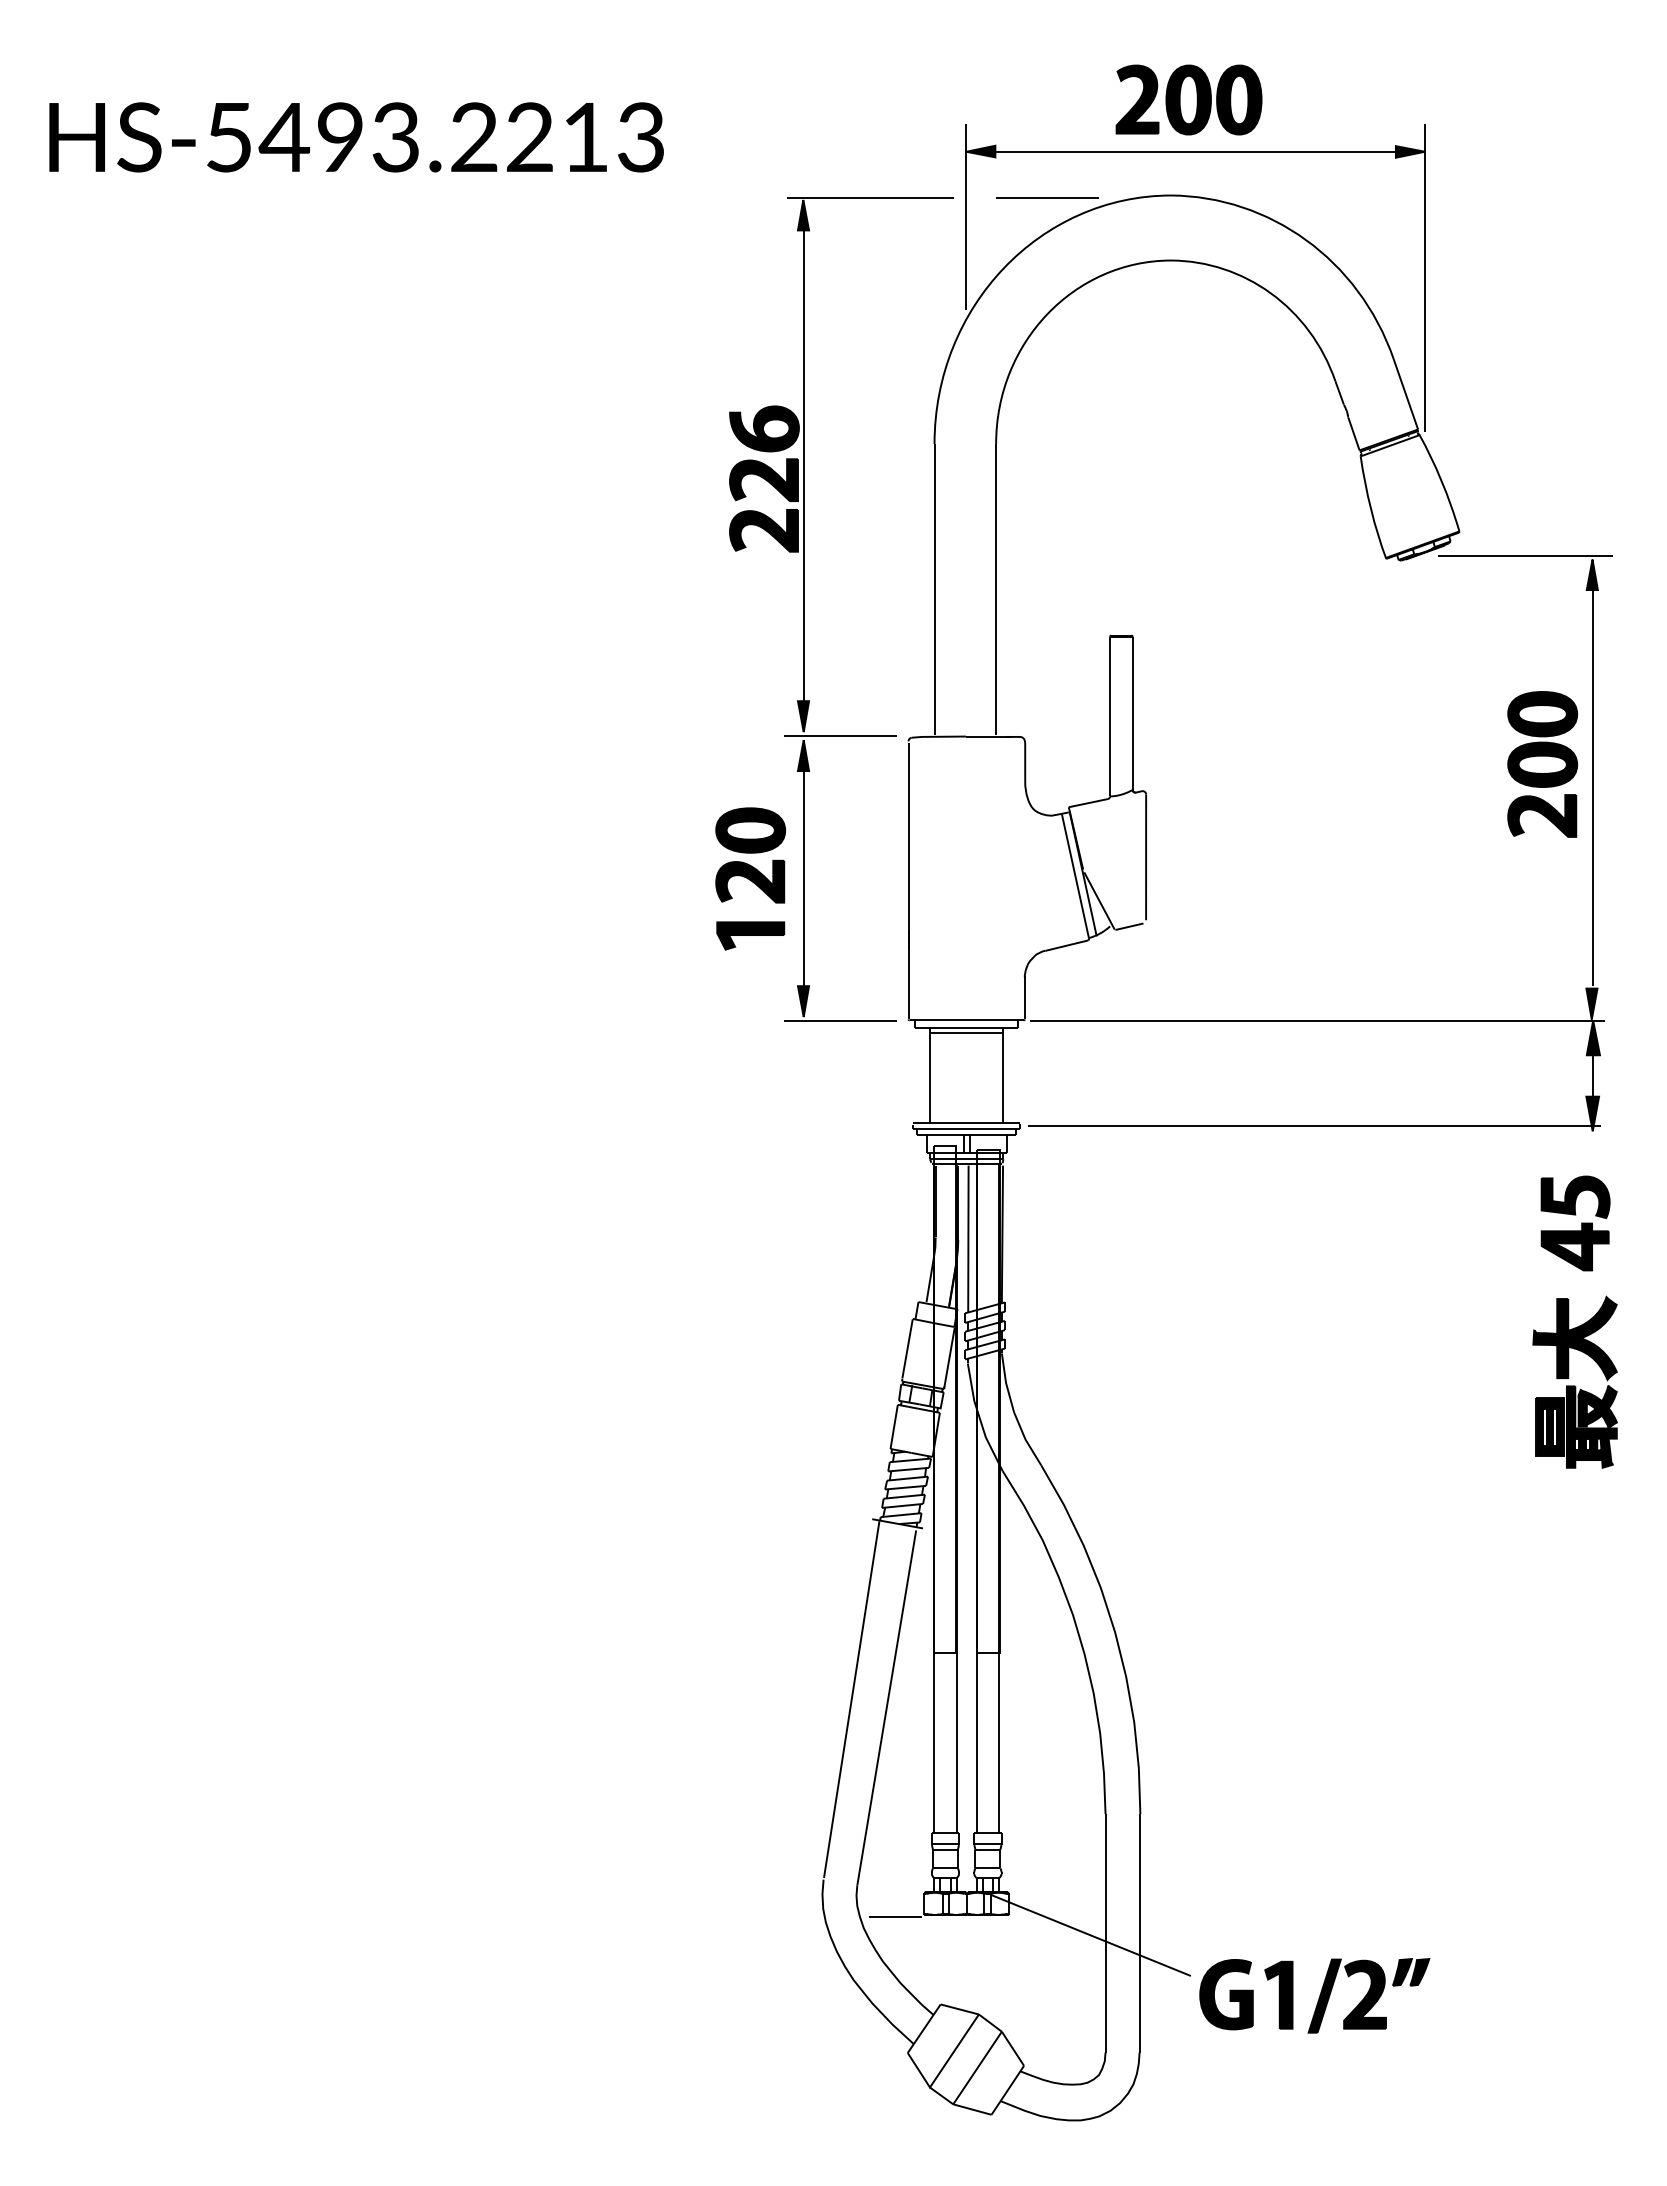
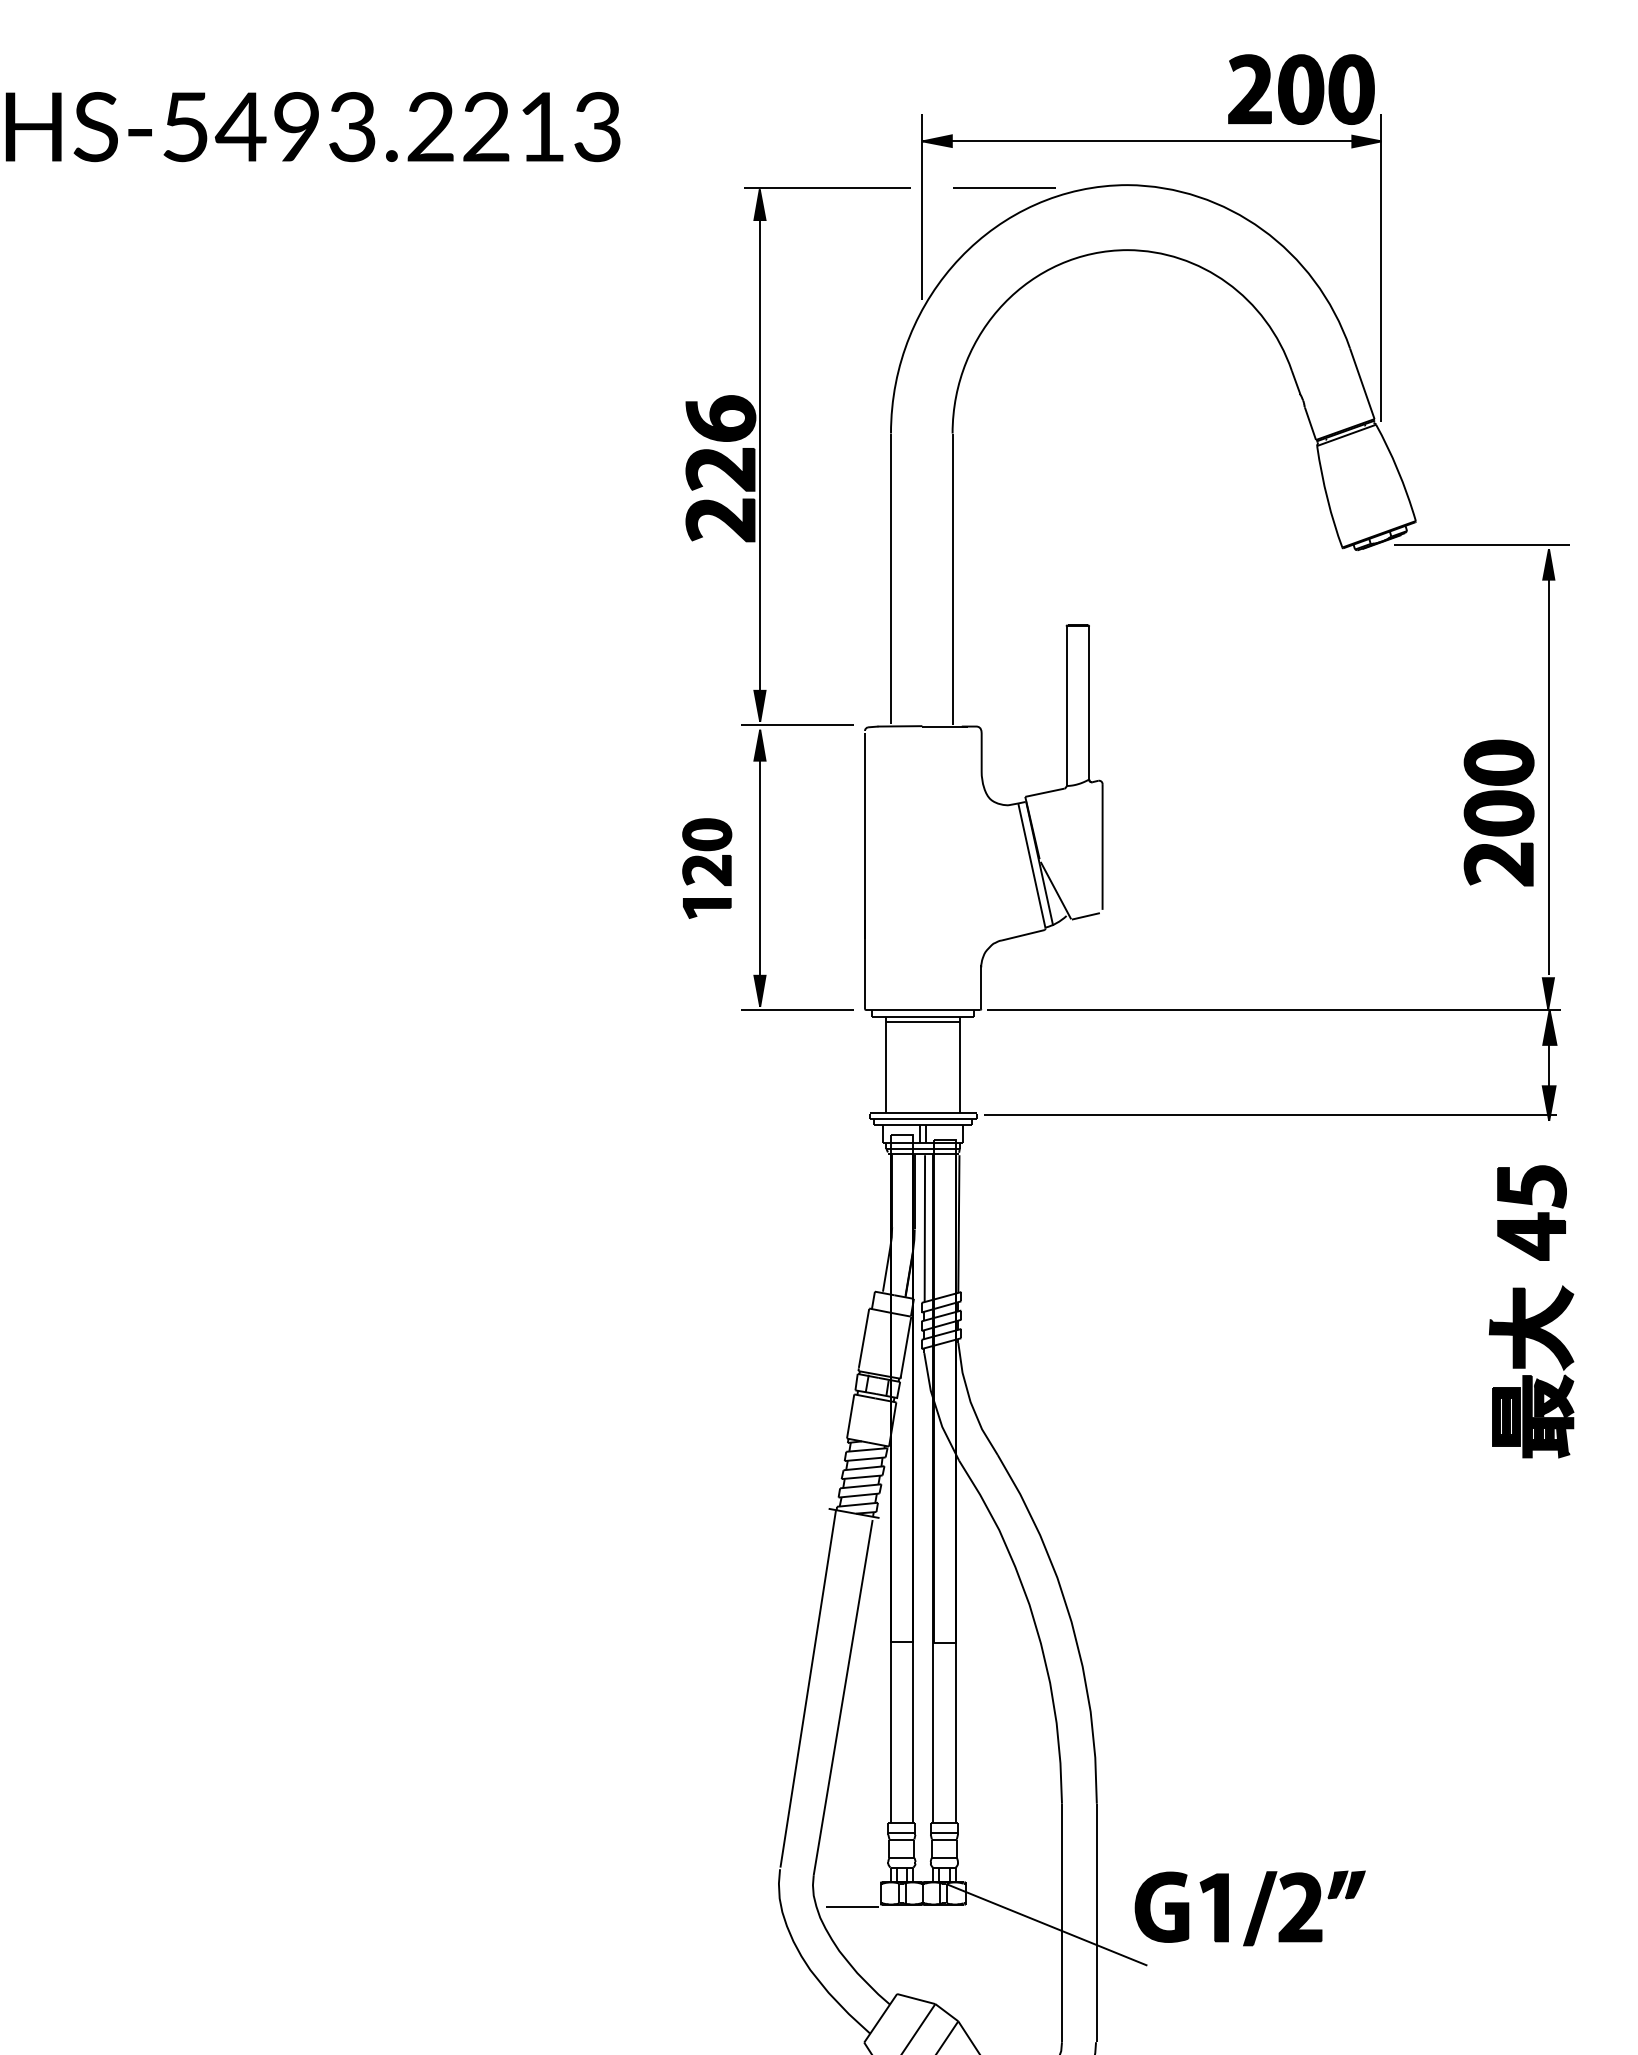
part: (1188, 99) -> (1300, 89), moved
part: (1542, 764) -> (1498, 813), moved
part: (750, 878) -> (706, 868), size x0.7
part: (1314, 1995) -> (1249, 1908), moved

